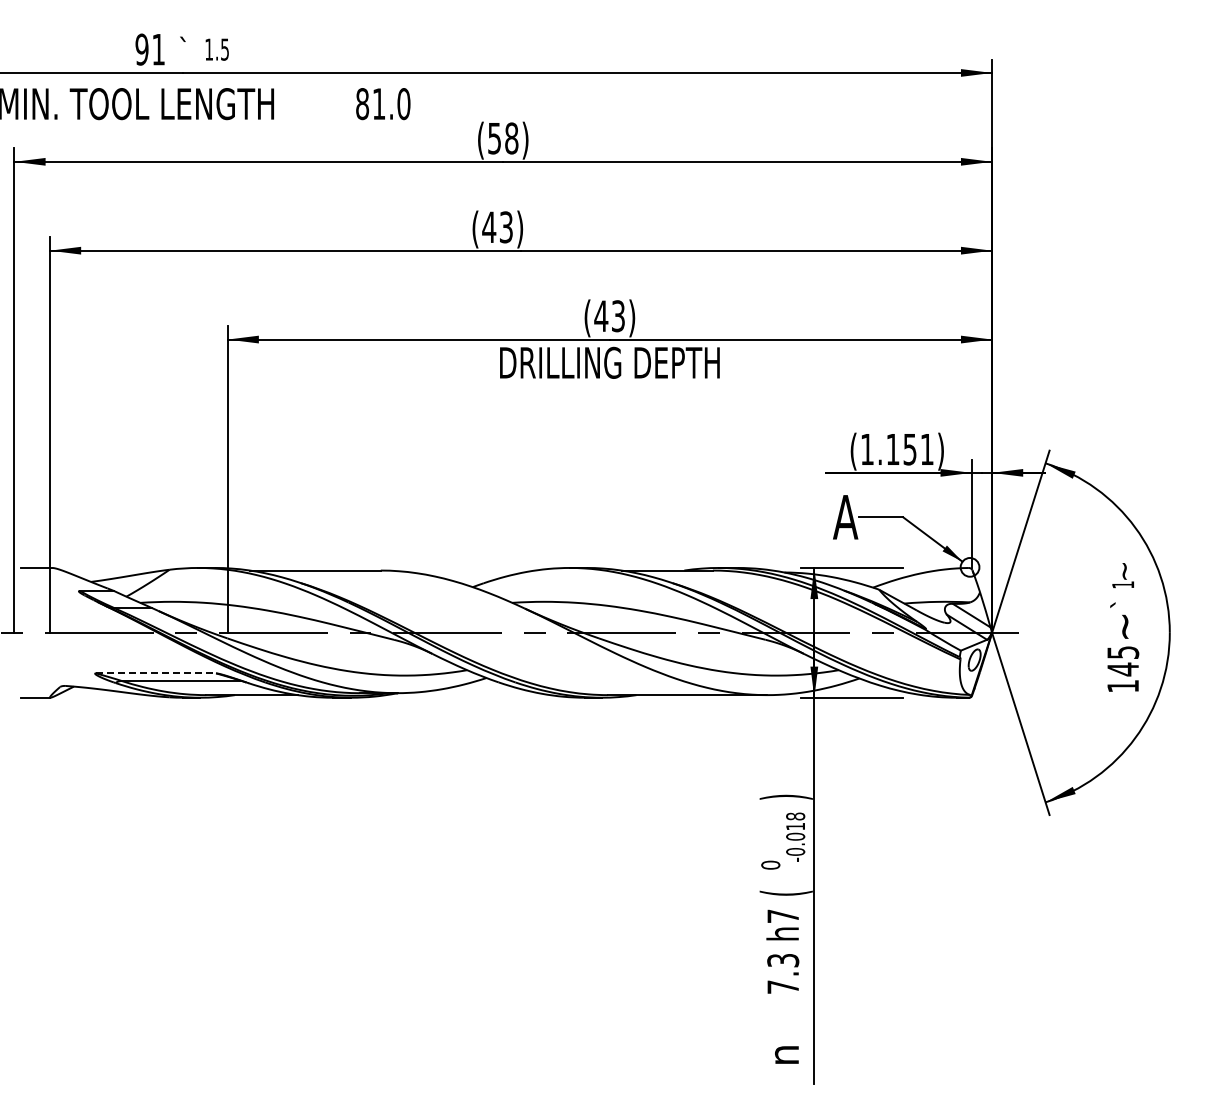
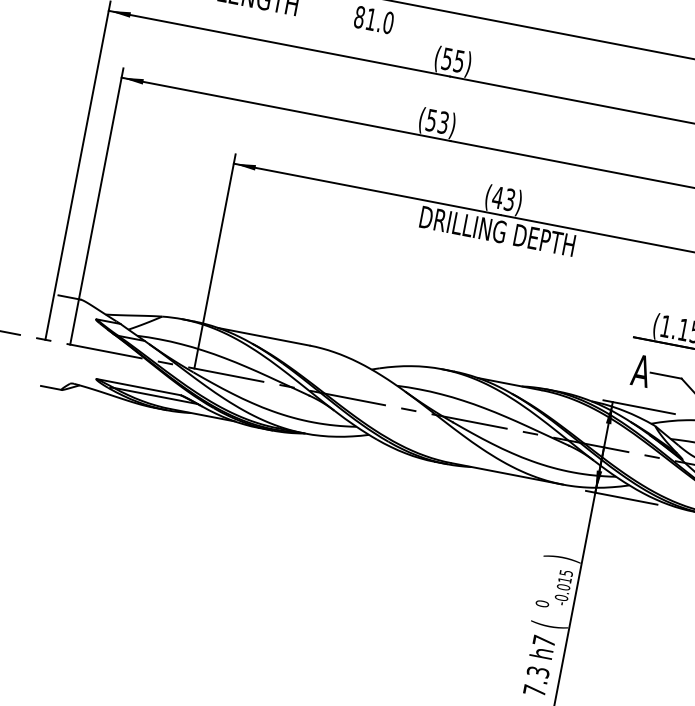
text: (511, 138) -> (459, 61), (58) -> (55)
text: (489, 227) -> (431, 120), (43) -> (53)
line: (156, 673) -> (139, 387), dashed -> solid
text: (795, 816) -> (566, 573), -0.018 -> -0.015

